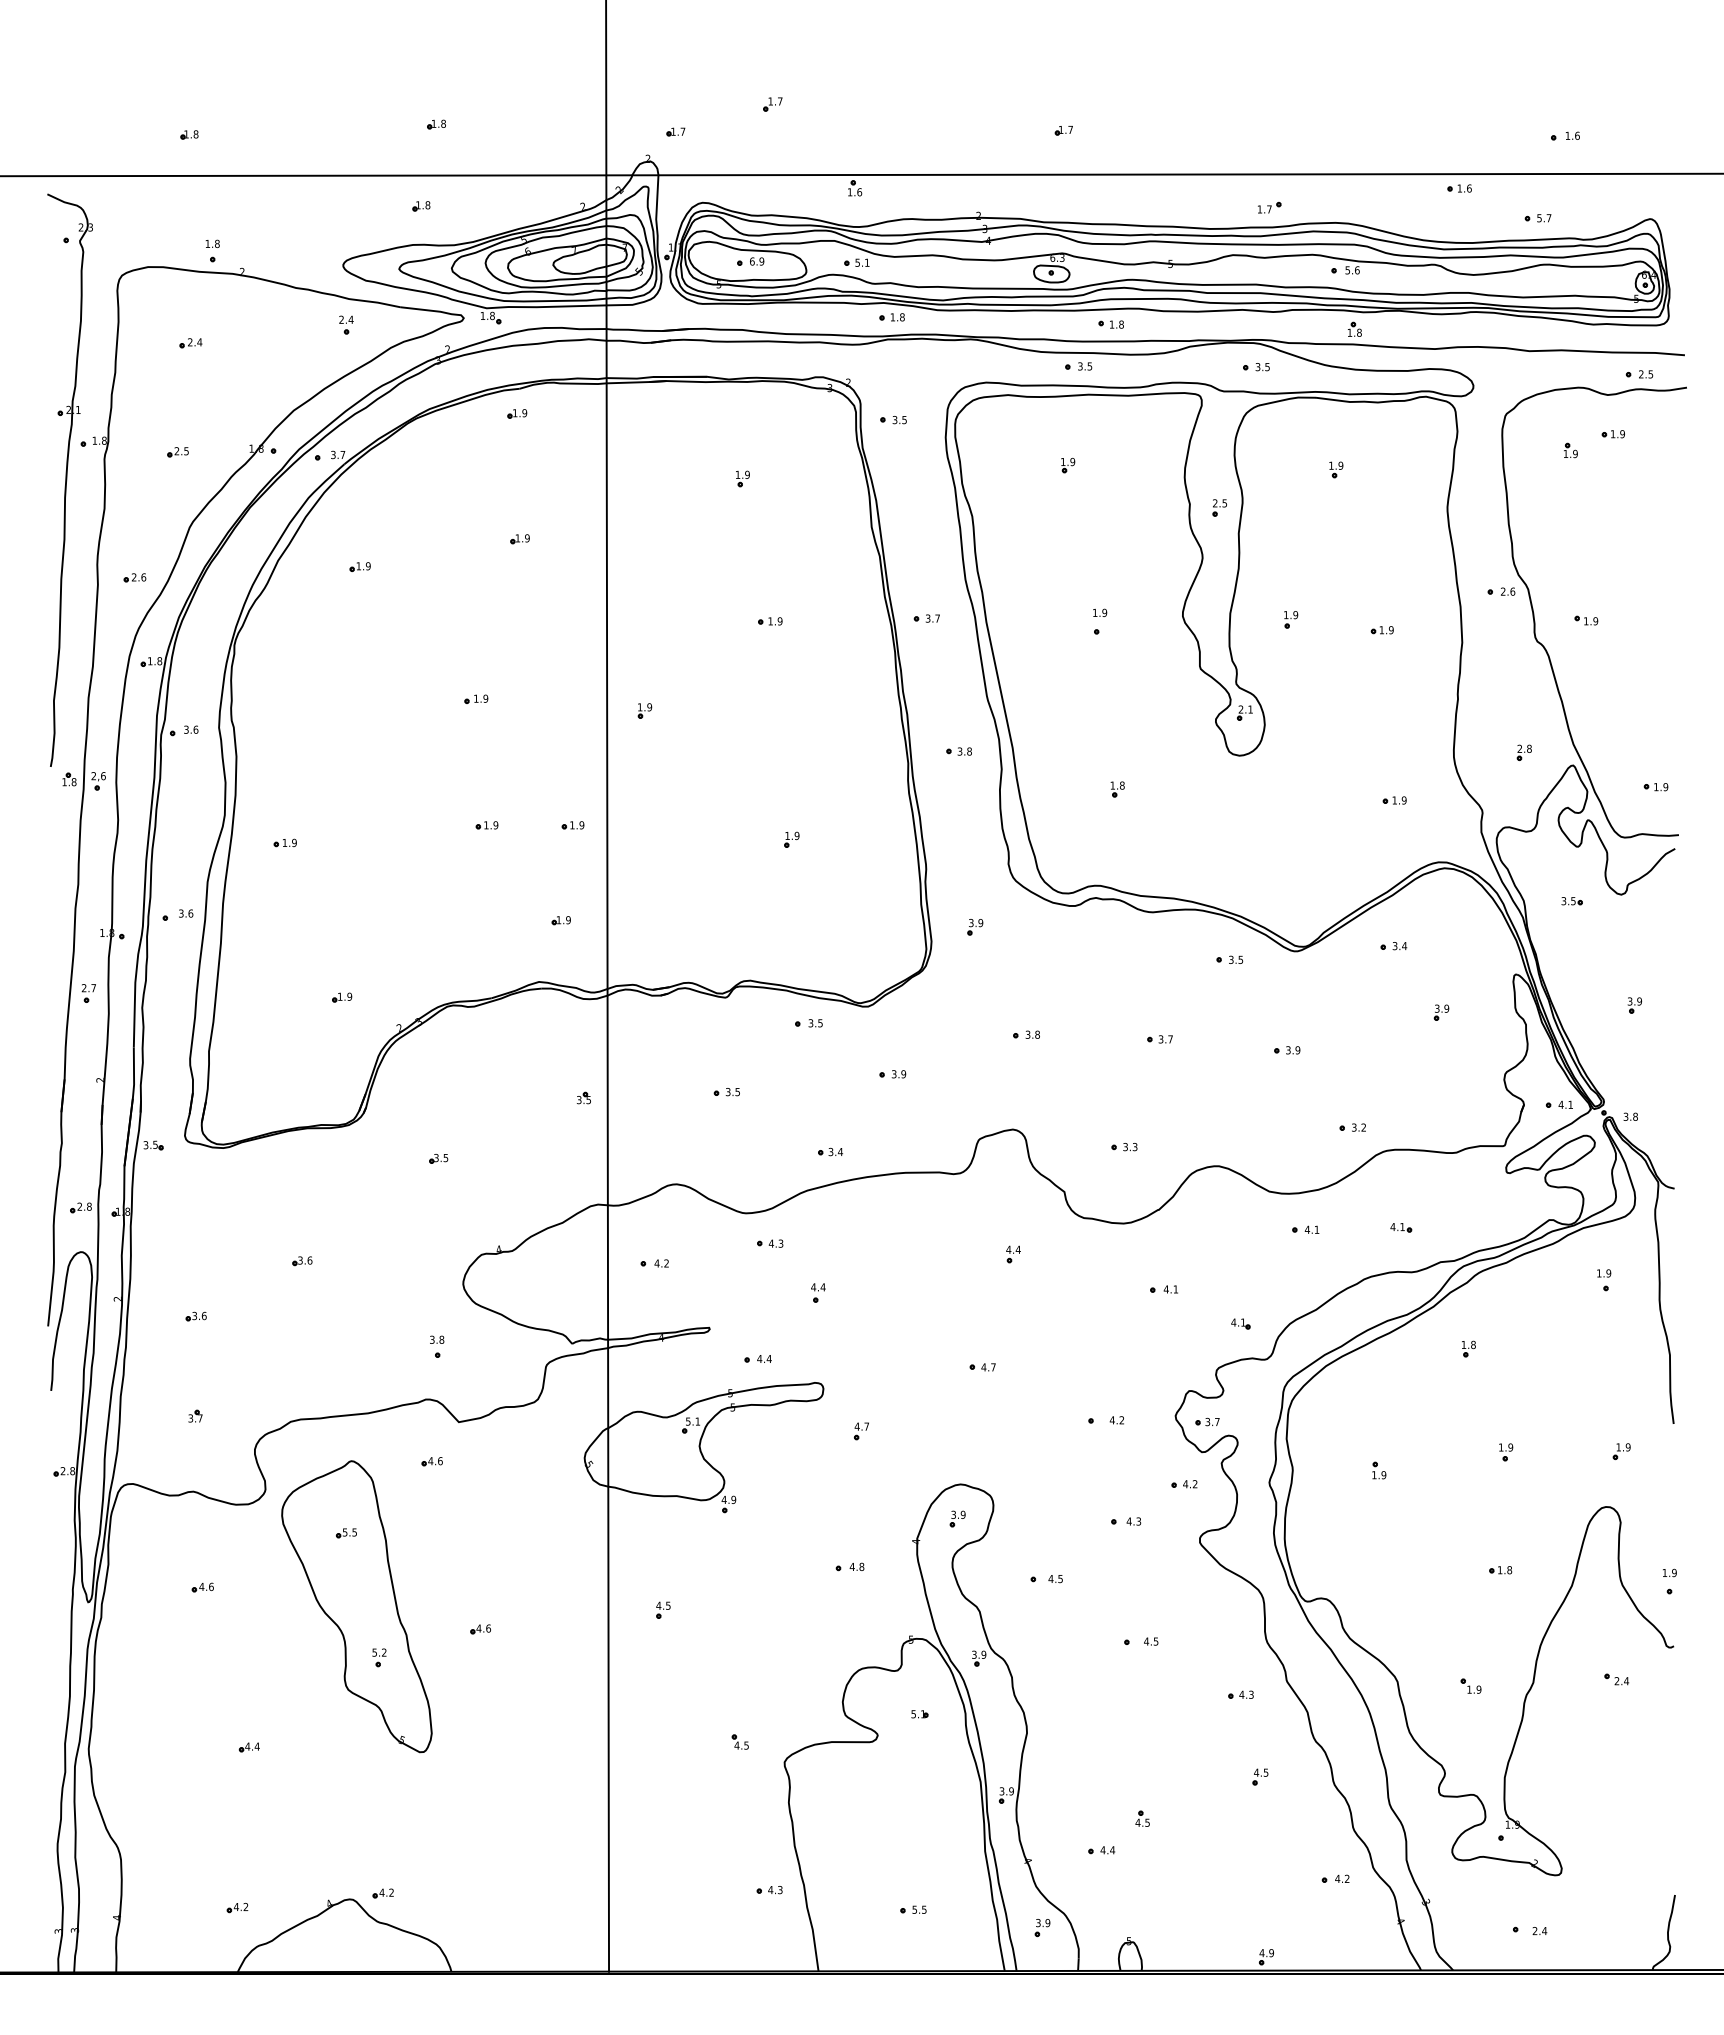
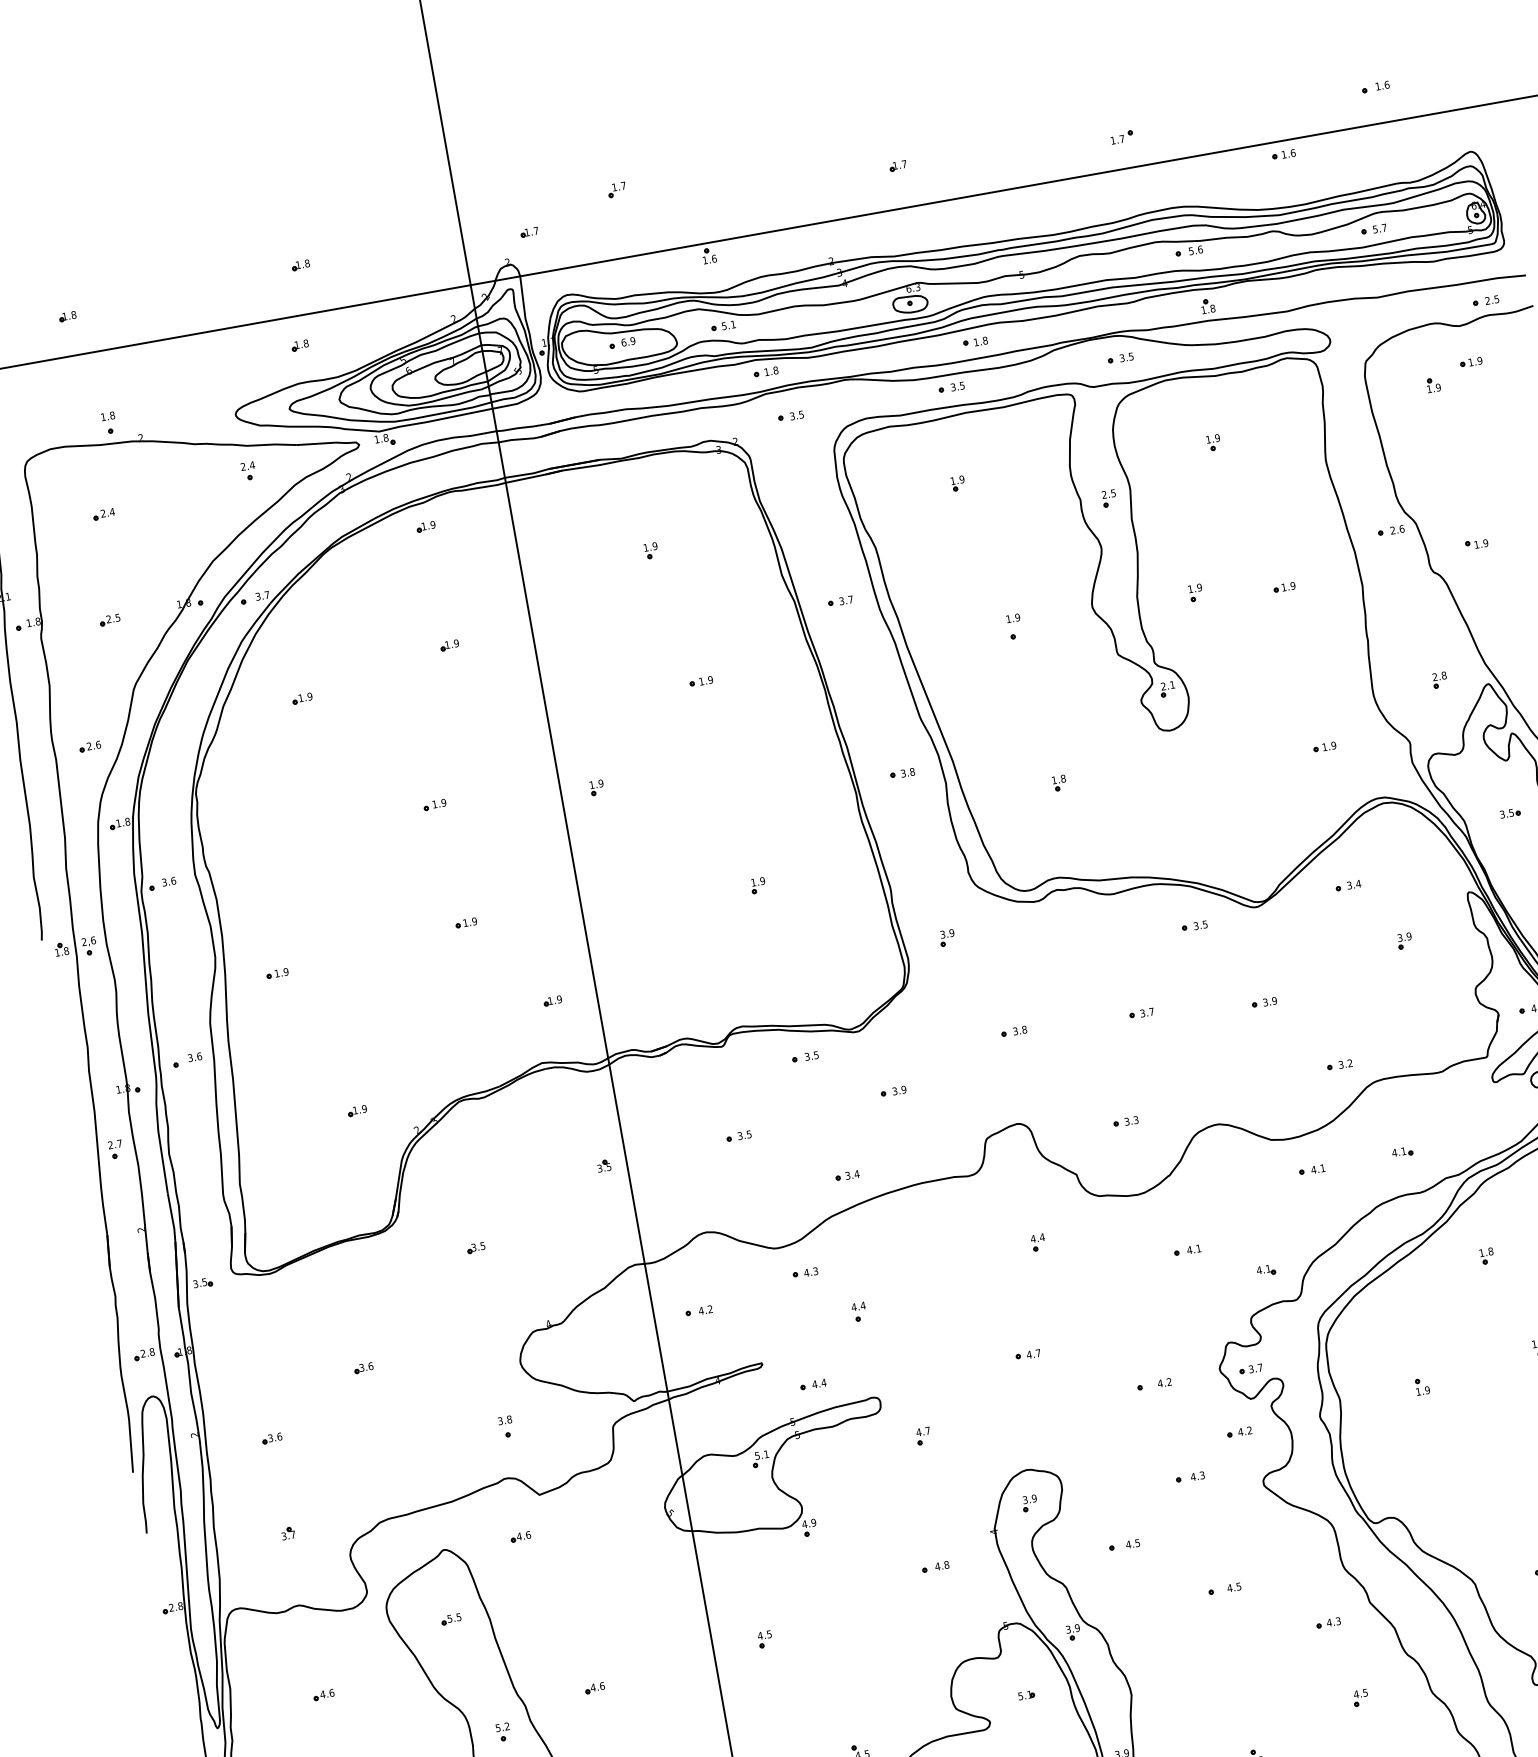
part: (1269, 207) -> (1121, 137), moved
part: (1537, 218) -> (1373, 230), moved
part: (893, 420) -> (791, 416), moved
part: (926, 618) -> (840, 601), moved
part: (572, 825) -> (547, 908), removed

